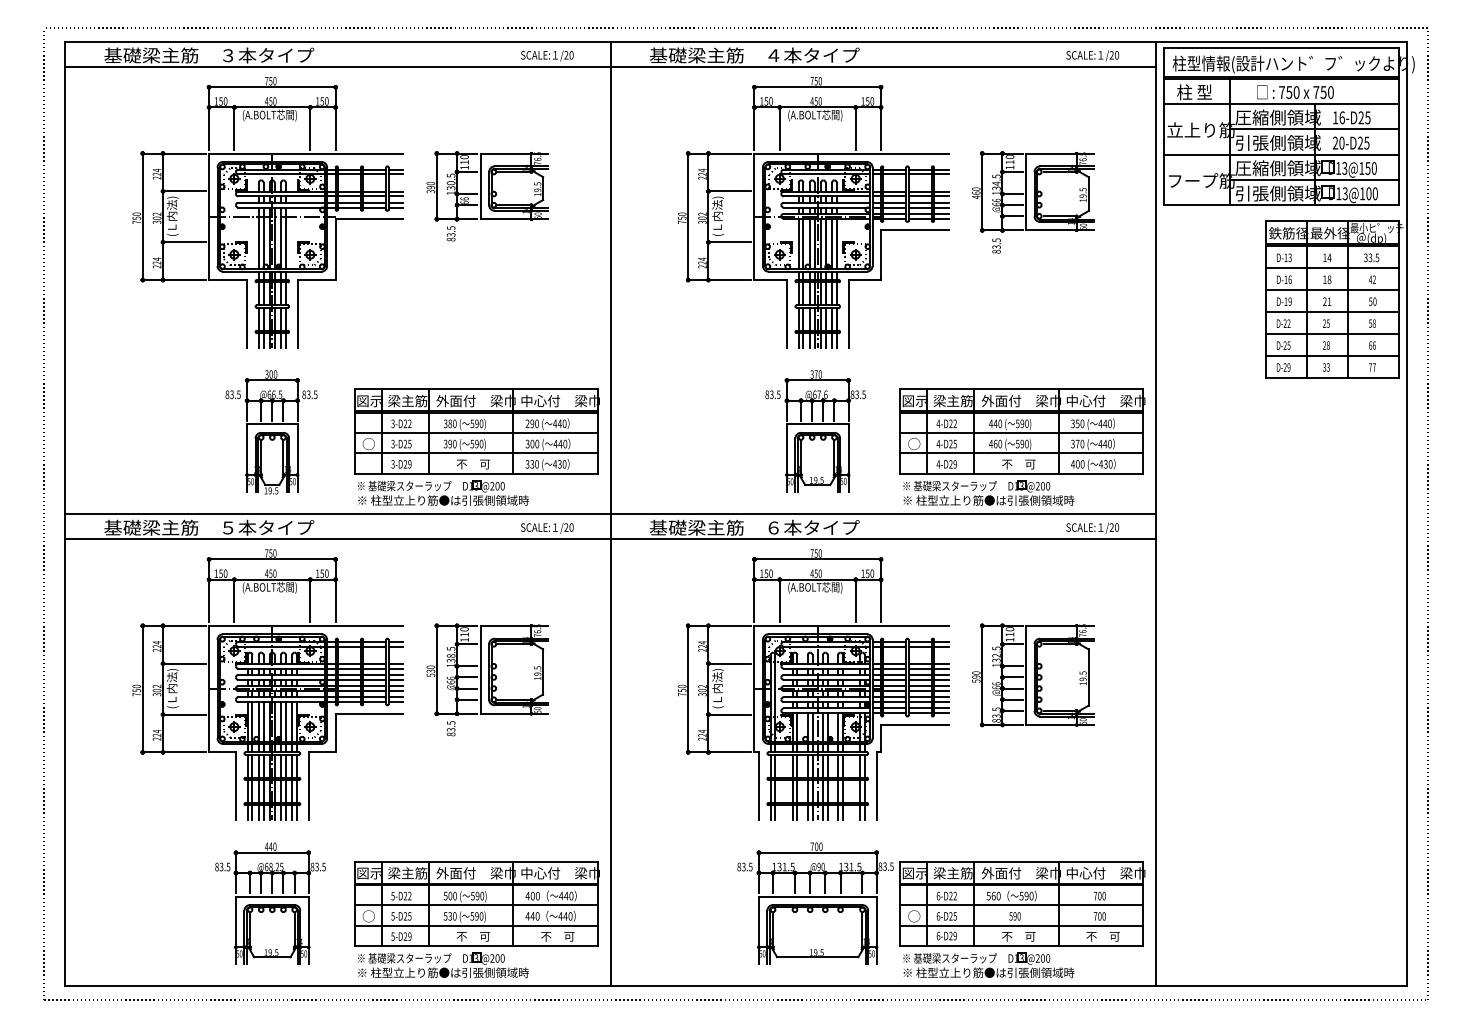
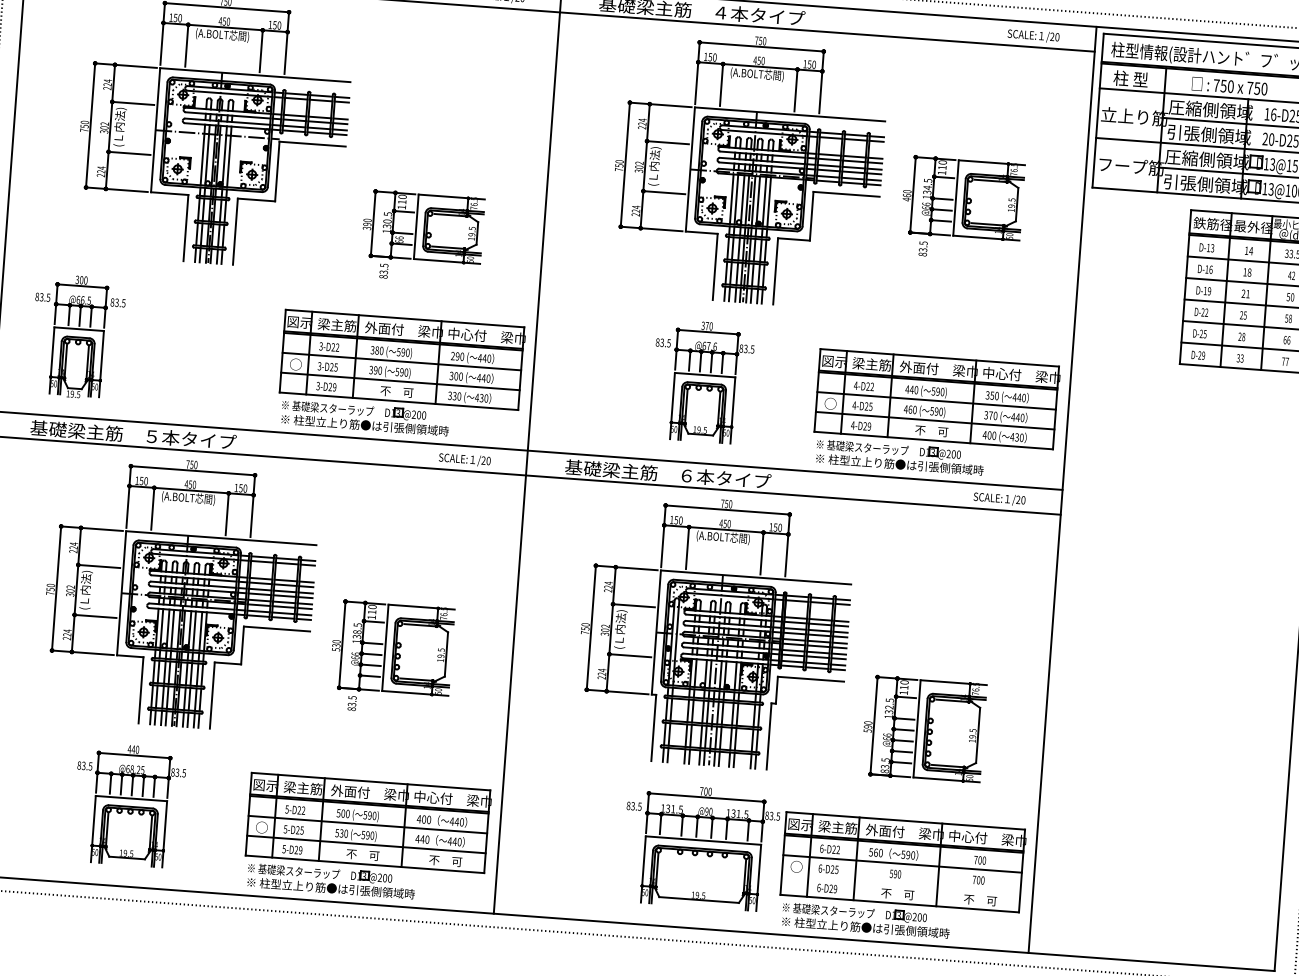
part: (487, 196) -> (422, 237), moved
part: (1033, 202) -> (962, 208), moved
part: (815, 431) -> (702, 382), moved
part: (271, 432) -> (77, 337), moved
part: (1033, 675) -> (924, 729), moved
part: (487, 679) -> (391, 657), moved
part: (270, 903) -> (129, 805), moved
line: (1021, 925) -> (901, 883), removed

